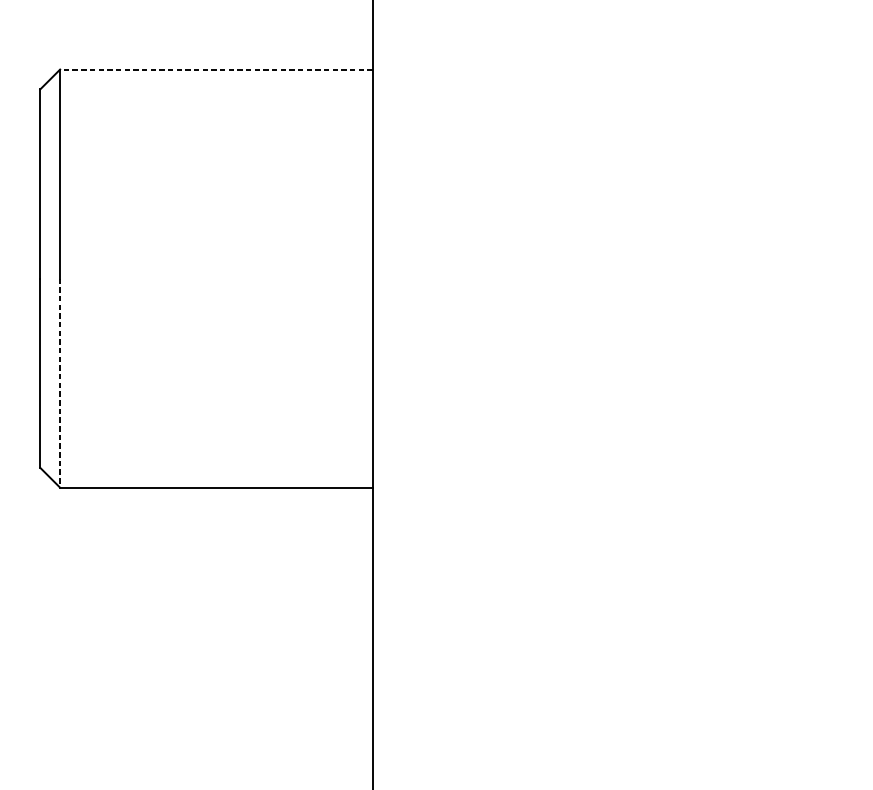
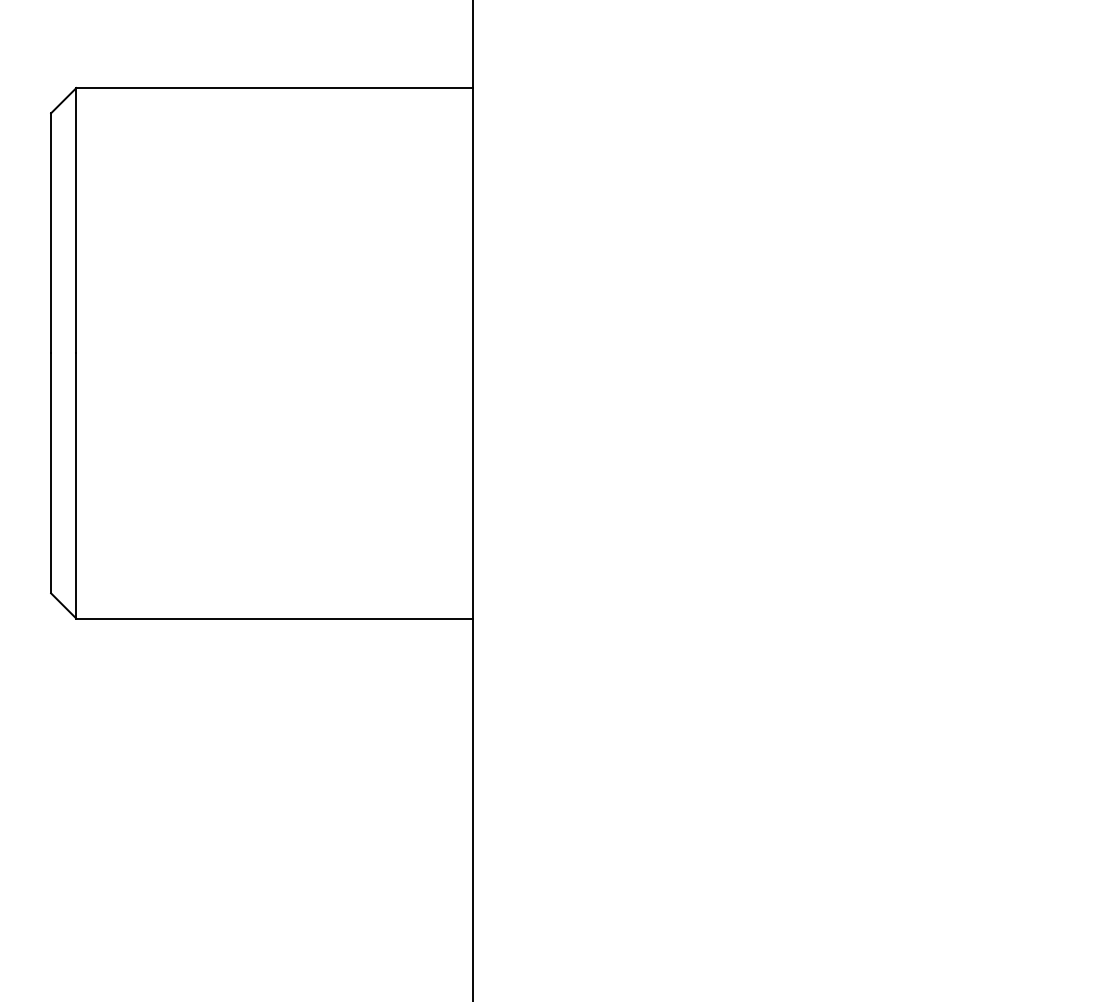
line: (216, 69) -> (274, 88), dashed -> solid
line: (60, 382) -> (76, 485), dashed -> solid

